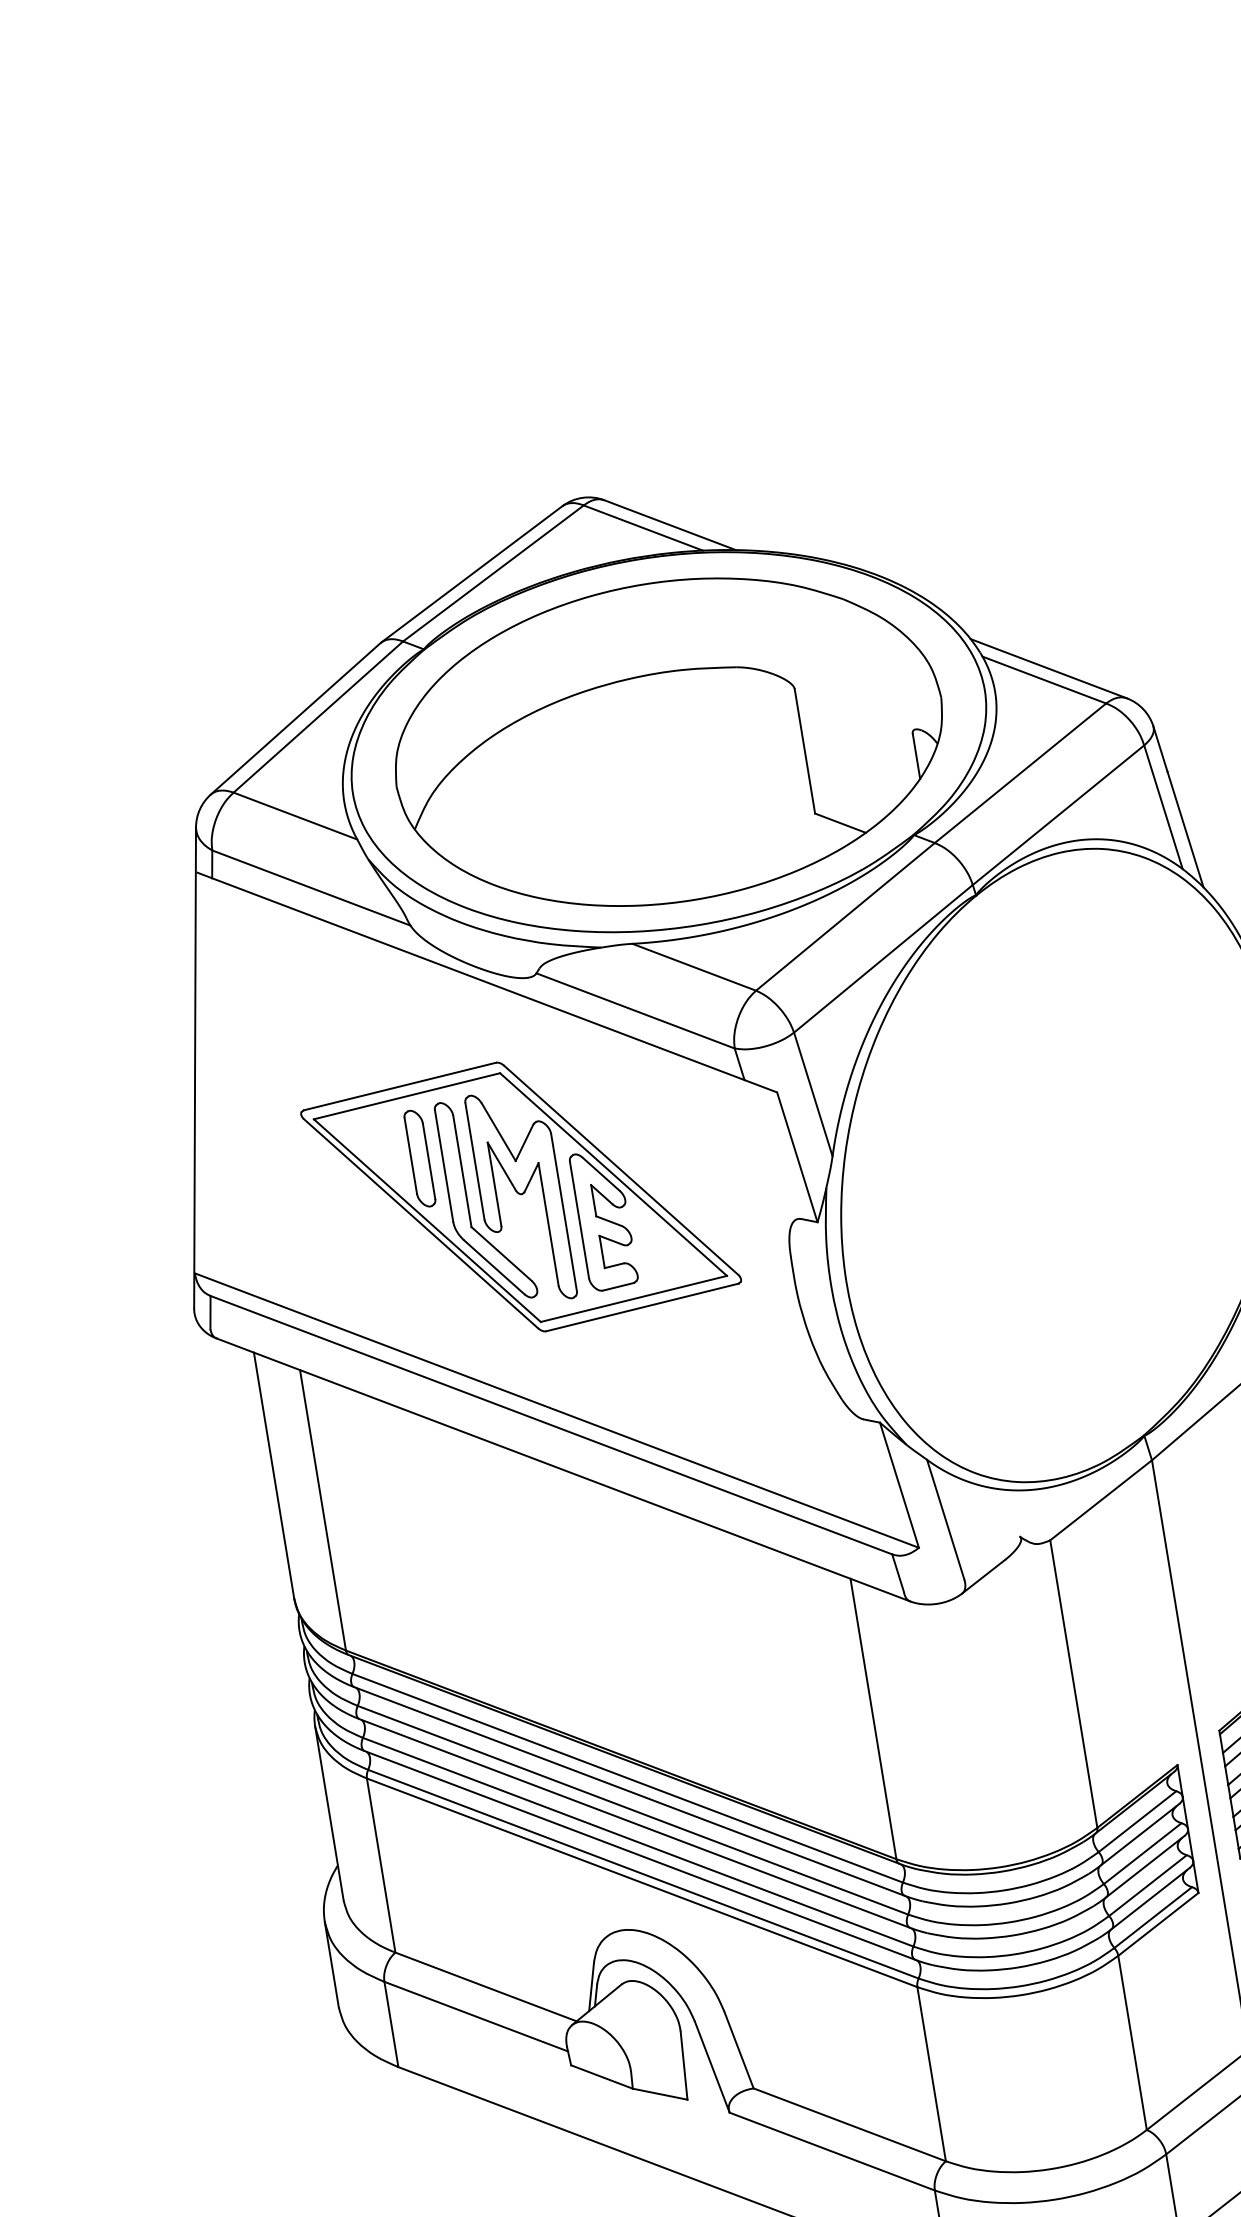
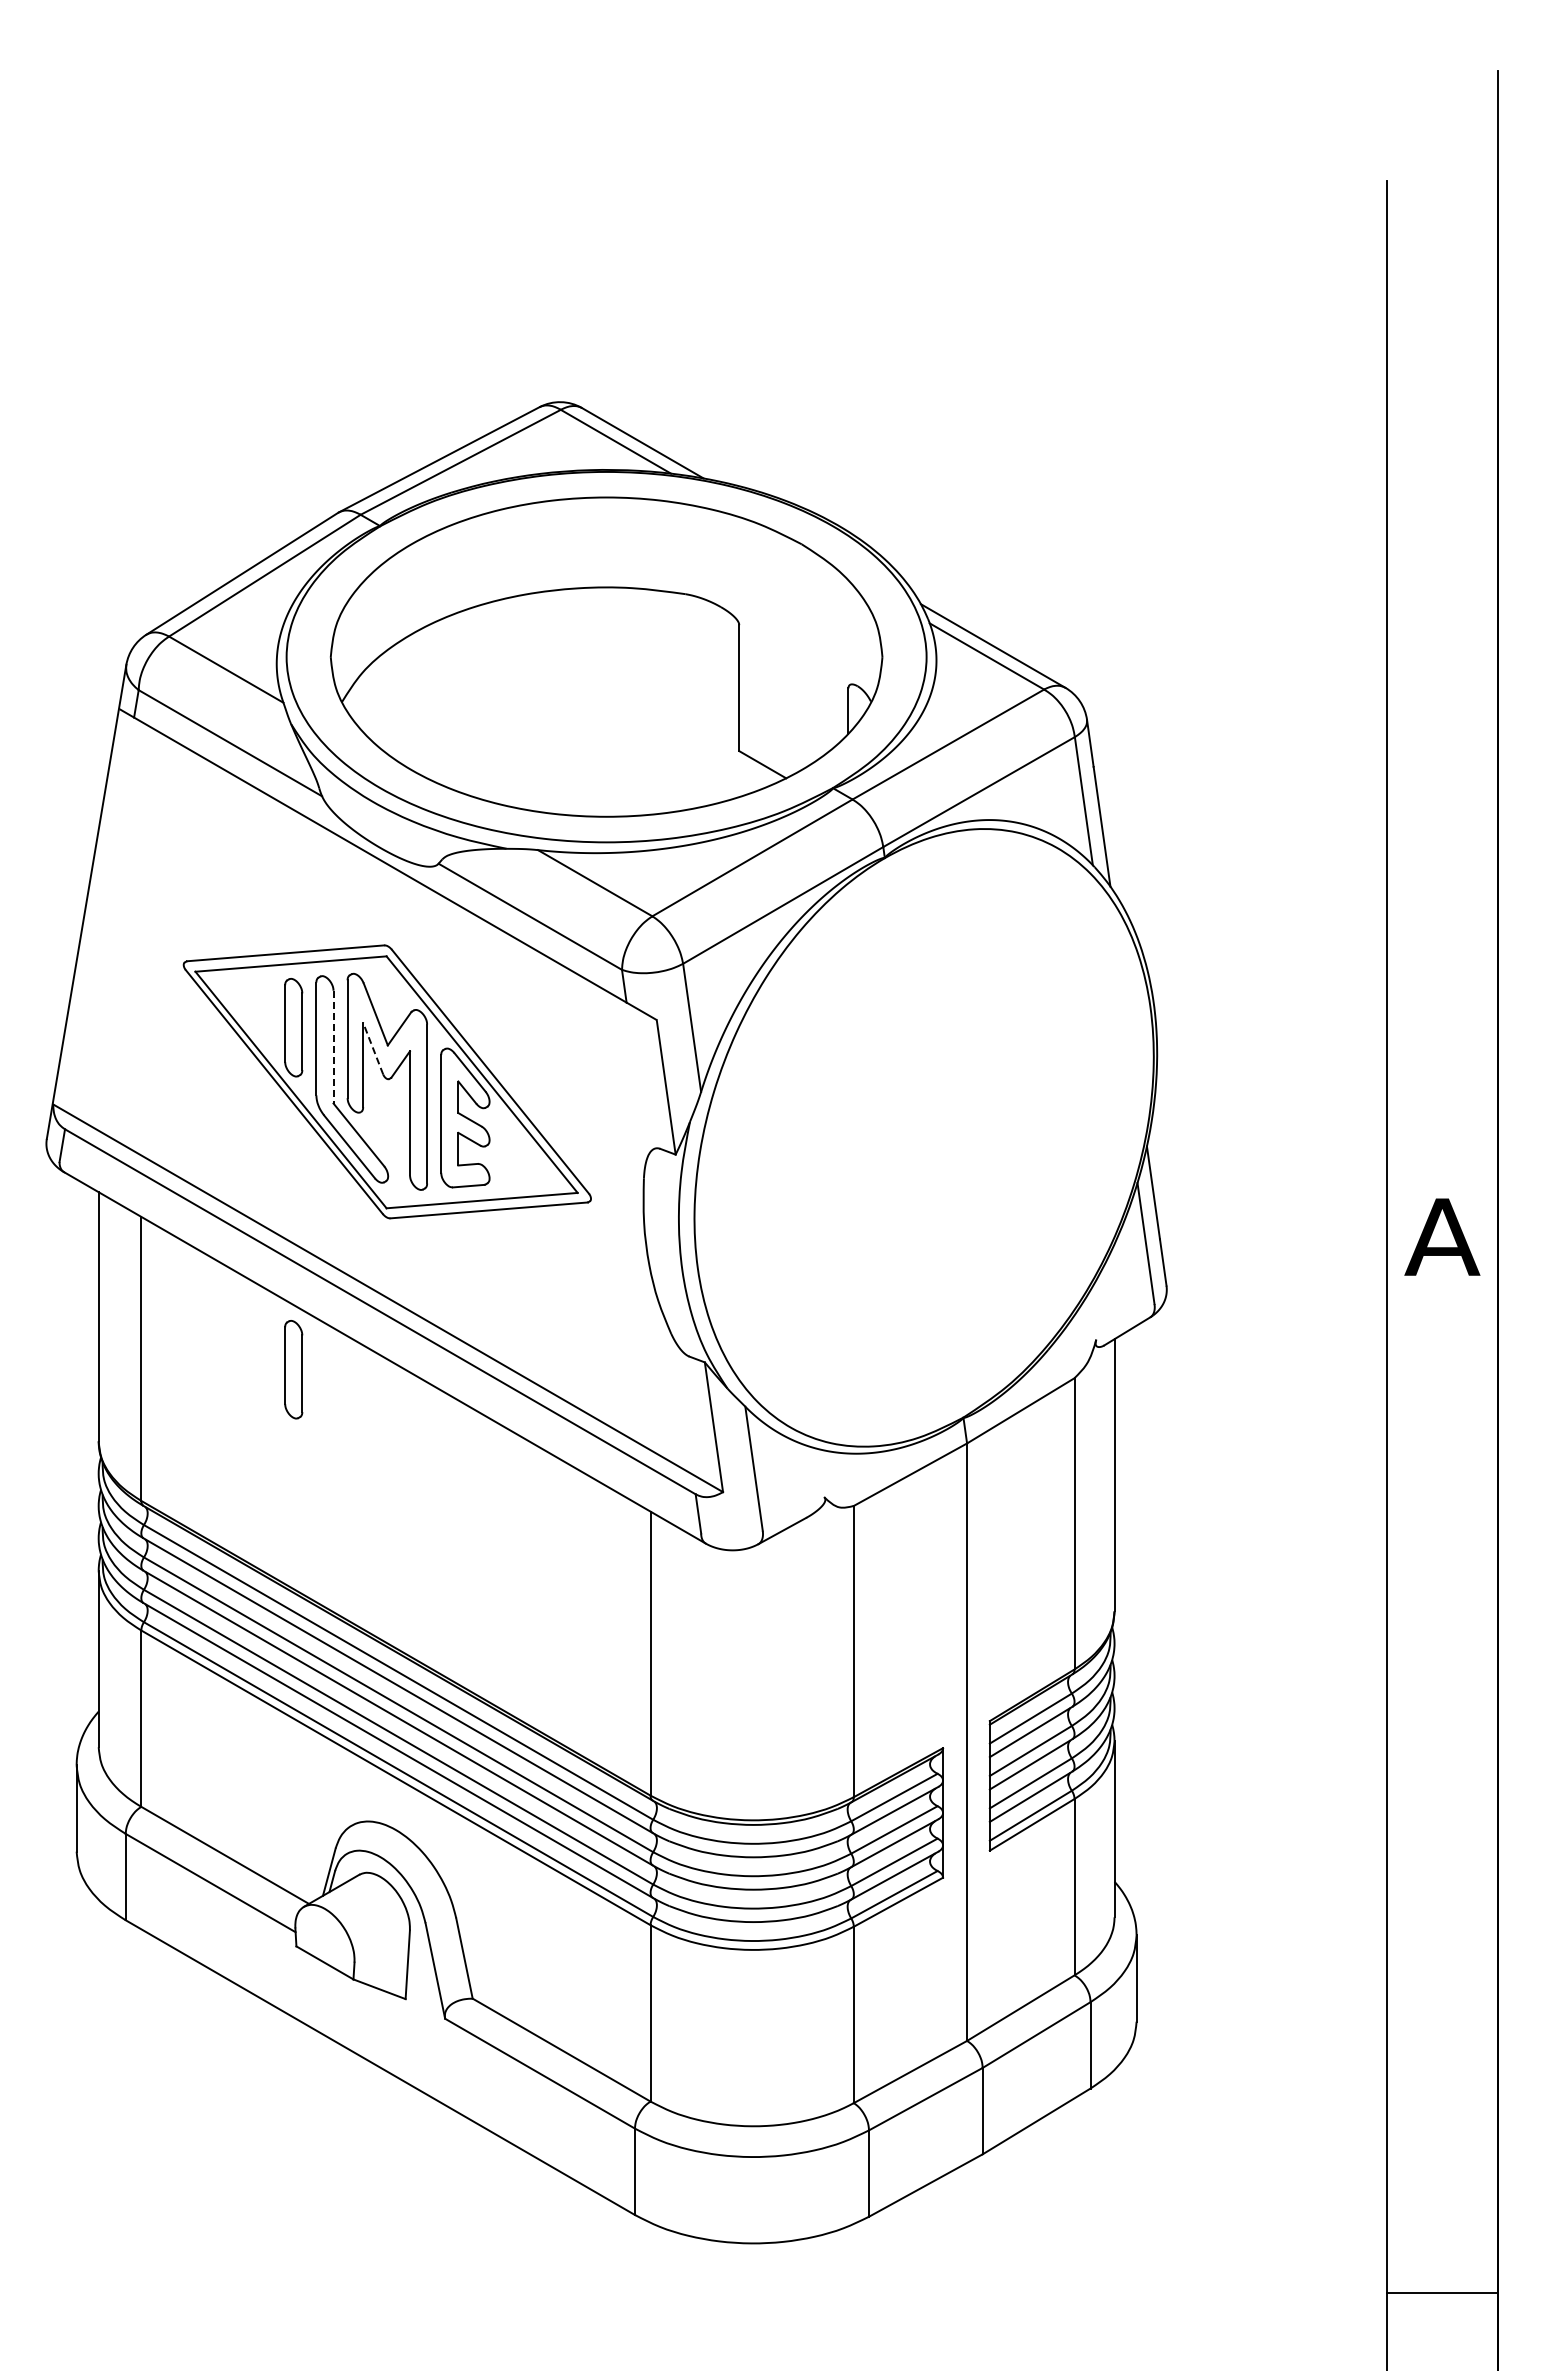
line: (502, 1166) -> (373, 1048), solid -> dashed
line: (462, 1171) -> (333, 1047), solid -> dashed
part: (474, 1496) -> (293, 1369), added

